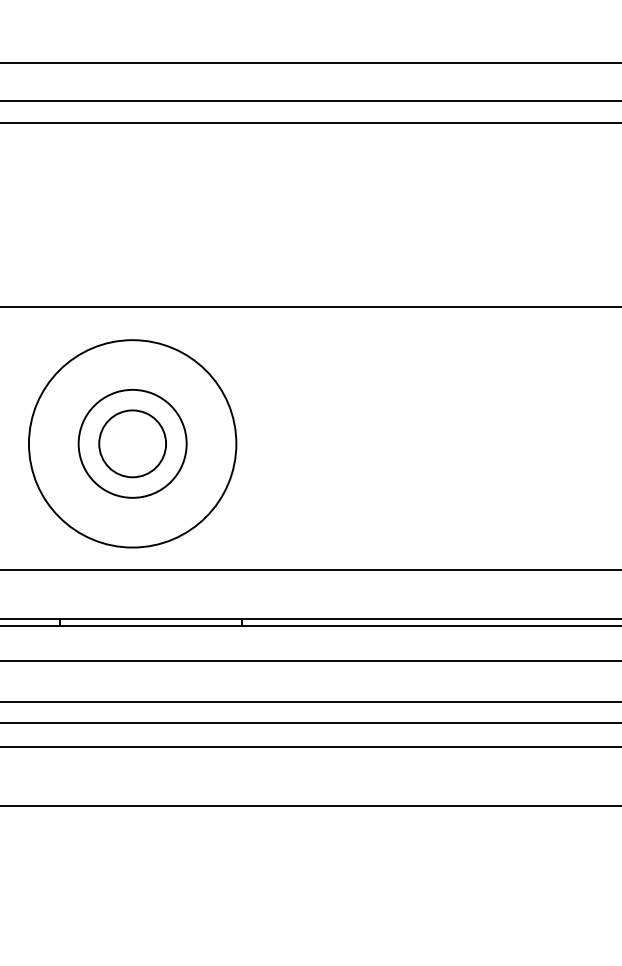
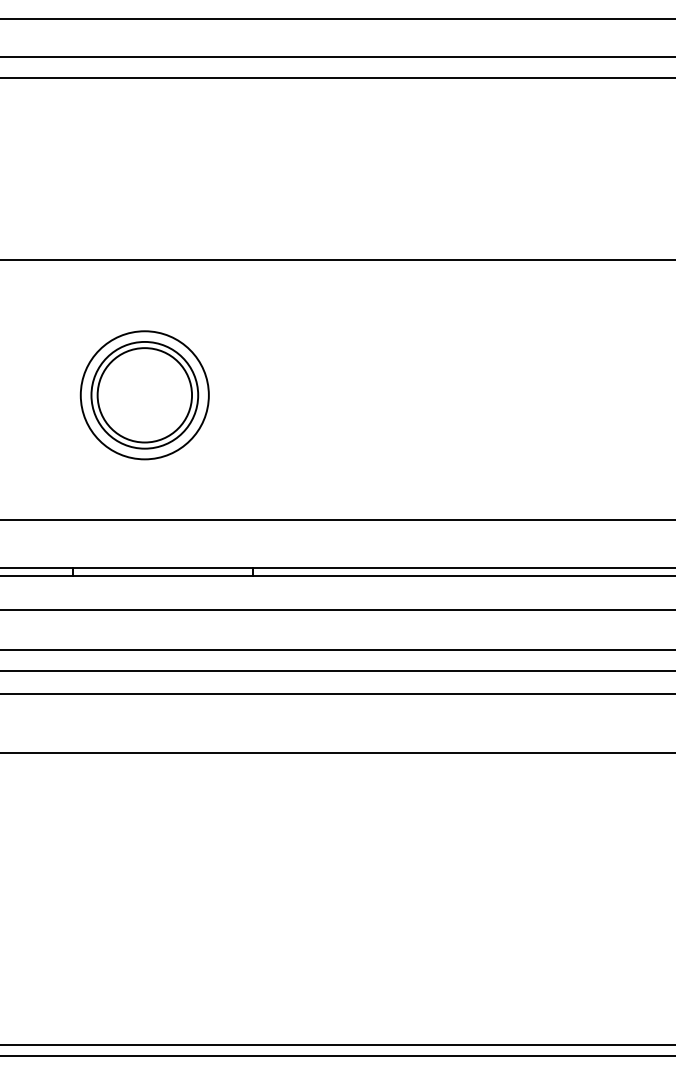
circle: (132, 444) -> (144, 395), size x0.62
circle: (132, 444) -> (144, 395), size x1.43

